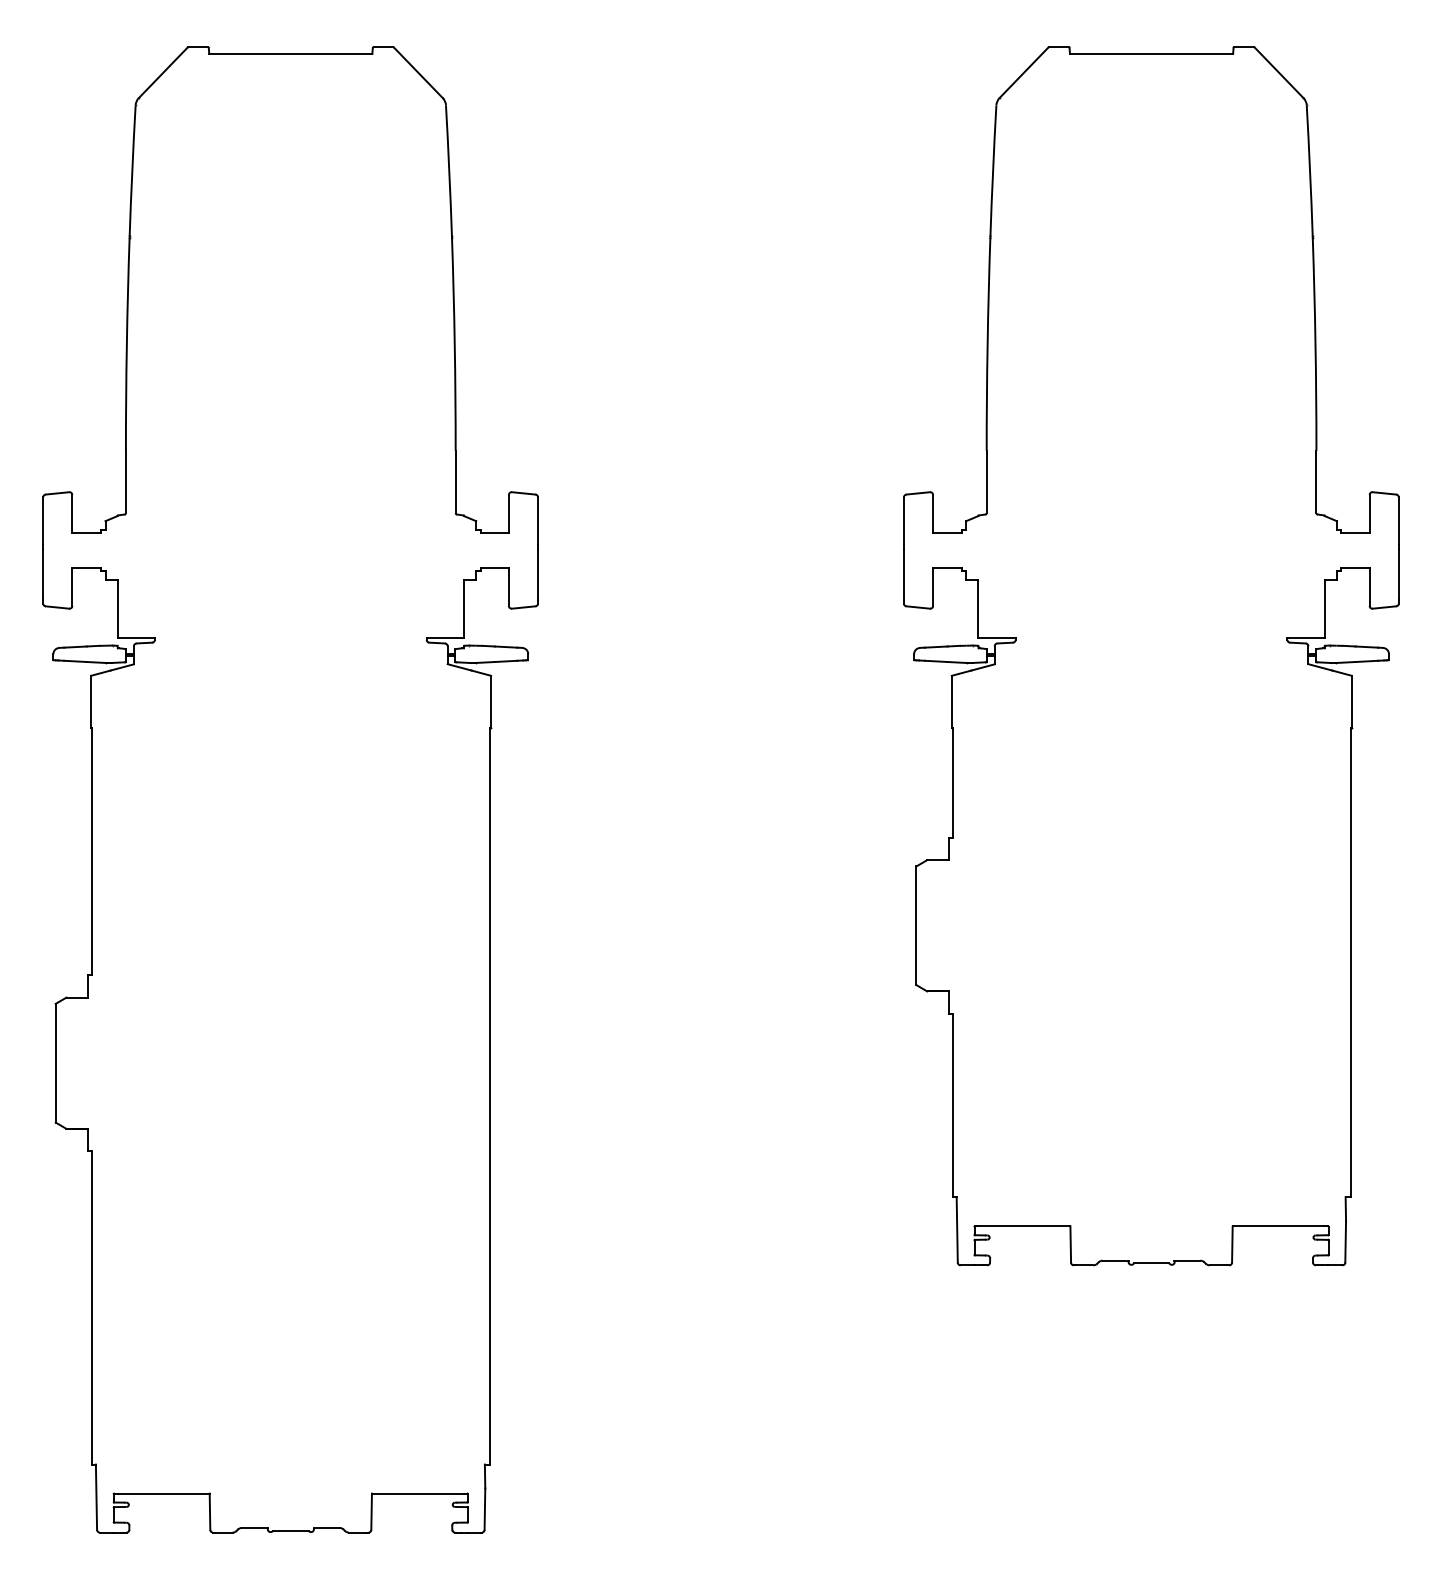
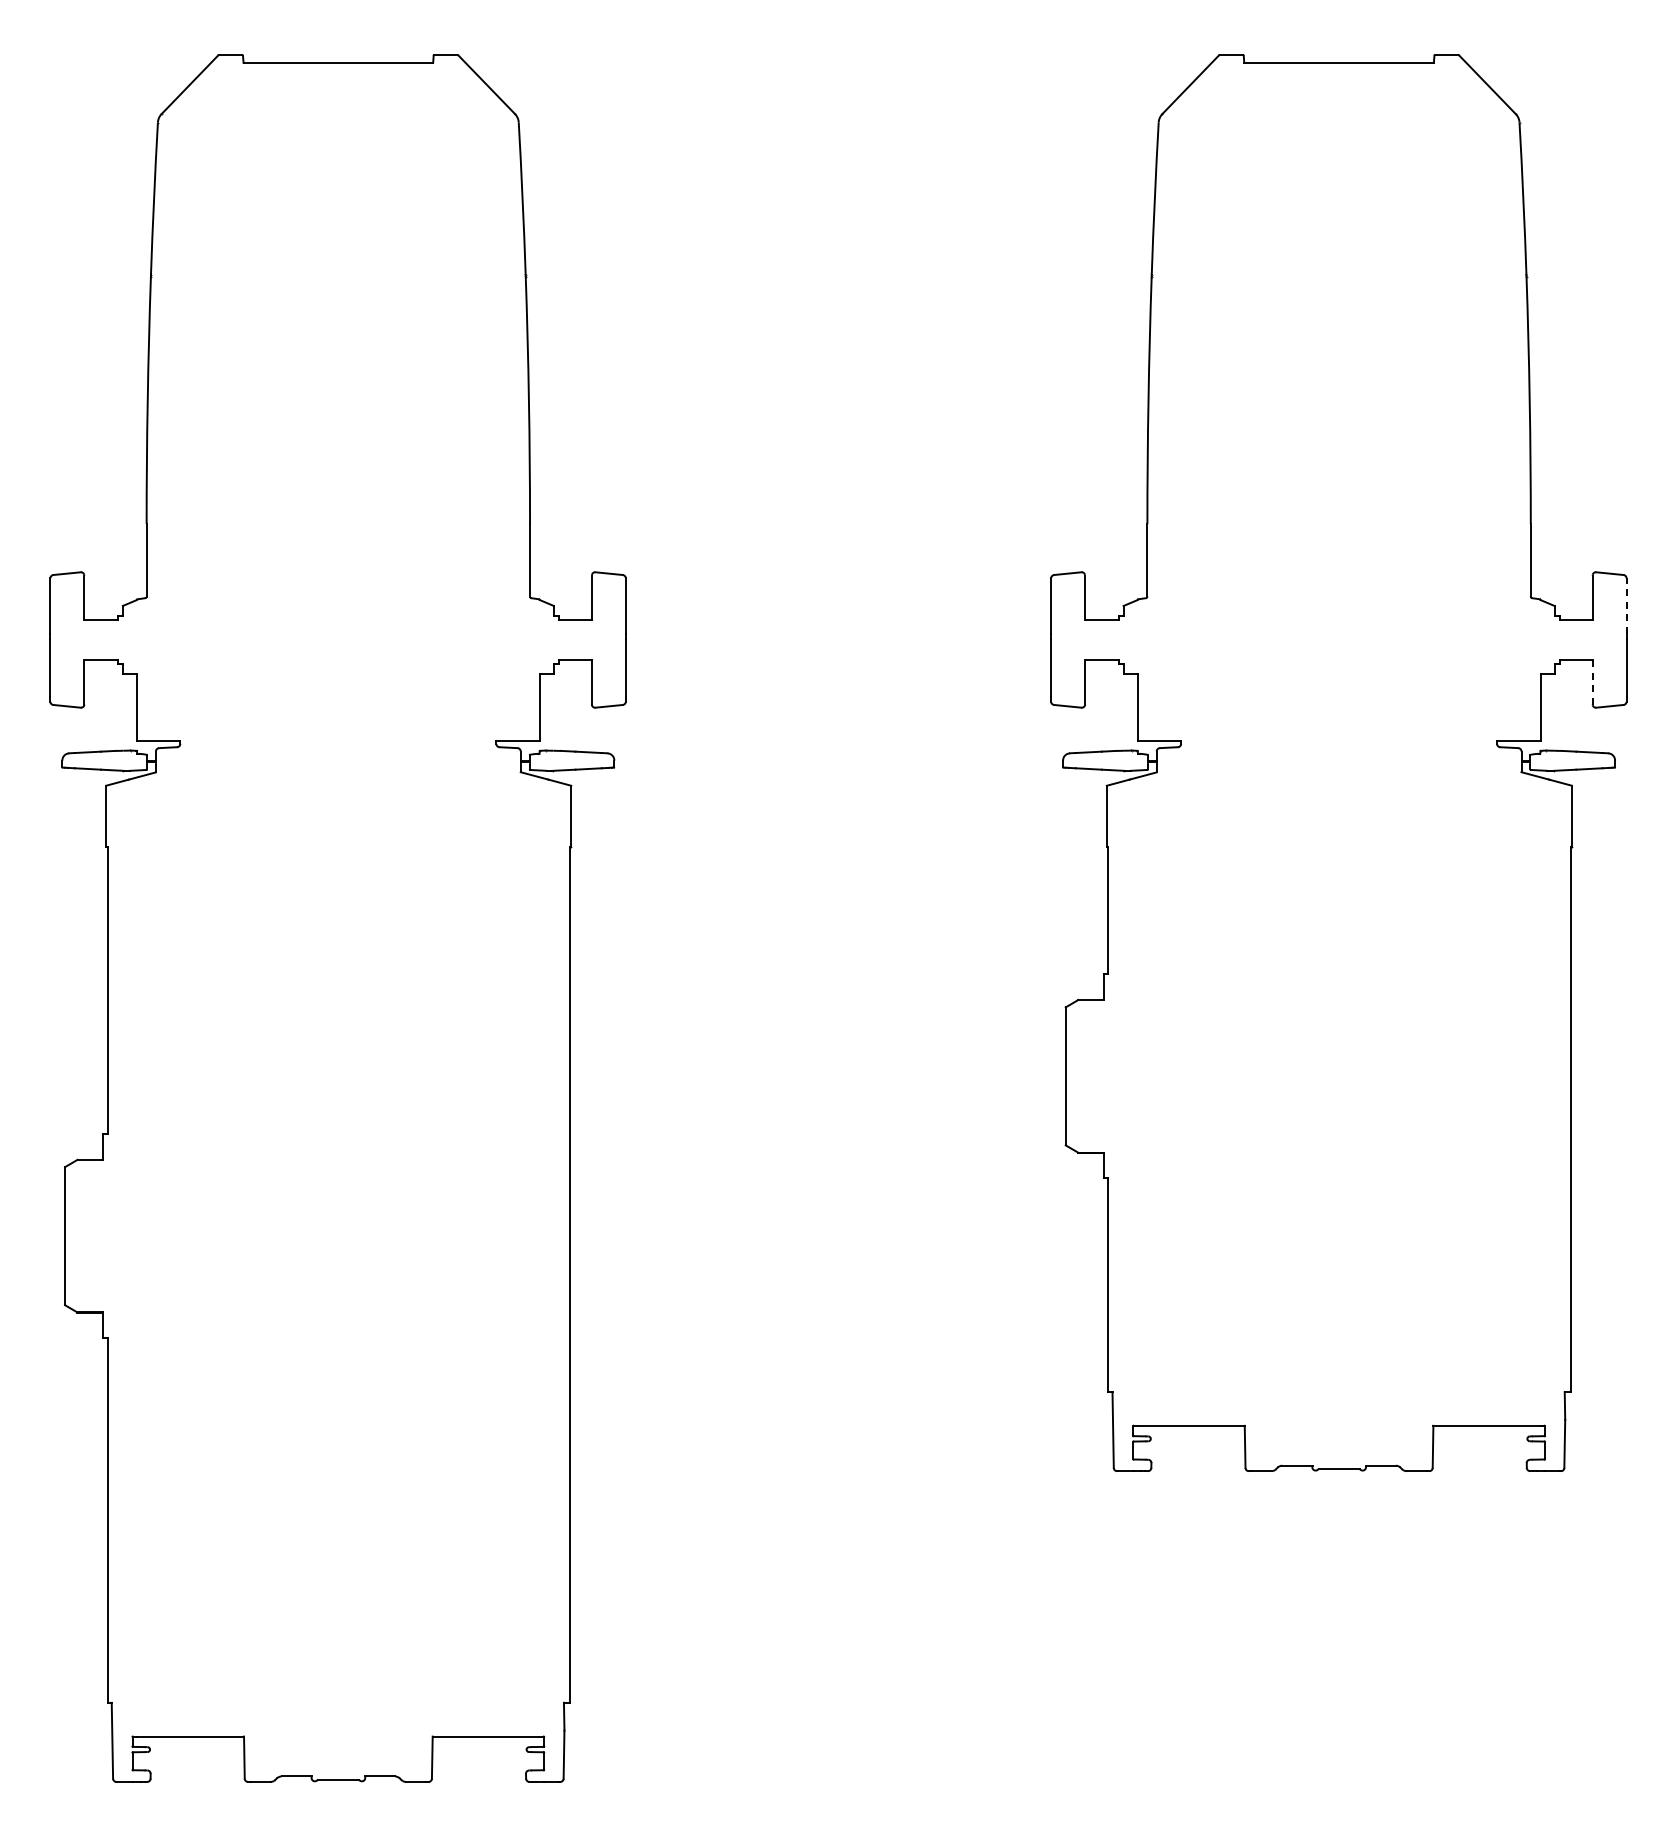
line: (1398, 520) -> (1626, 605), solid -> dashed
line: (1369, 587) -> (1592, 682), solid -> dashed

